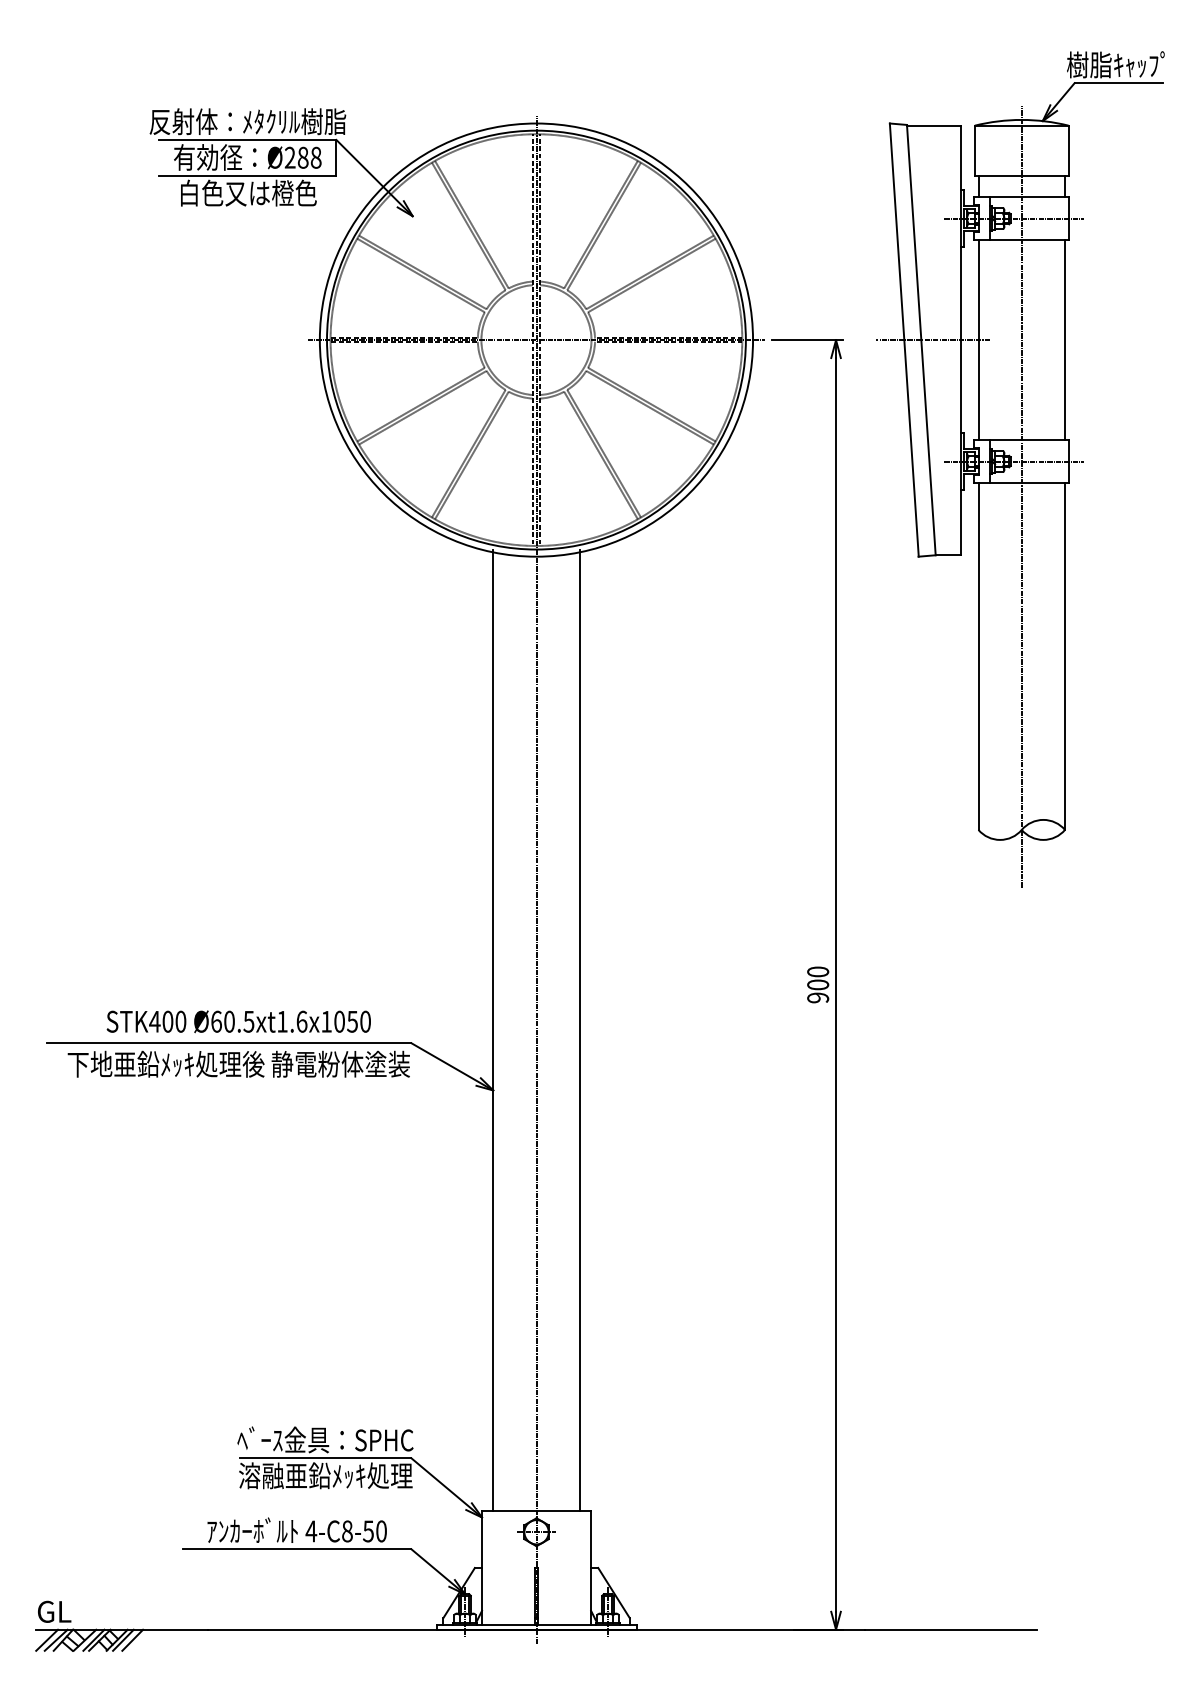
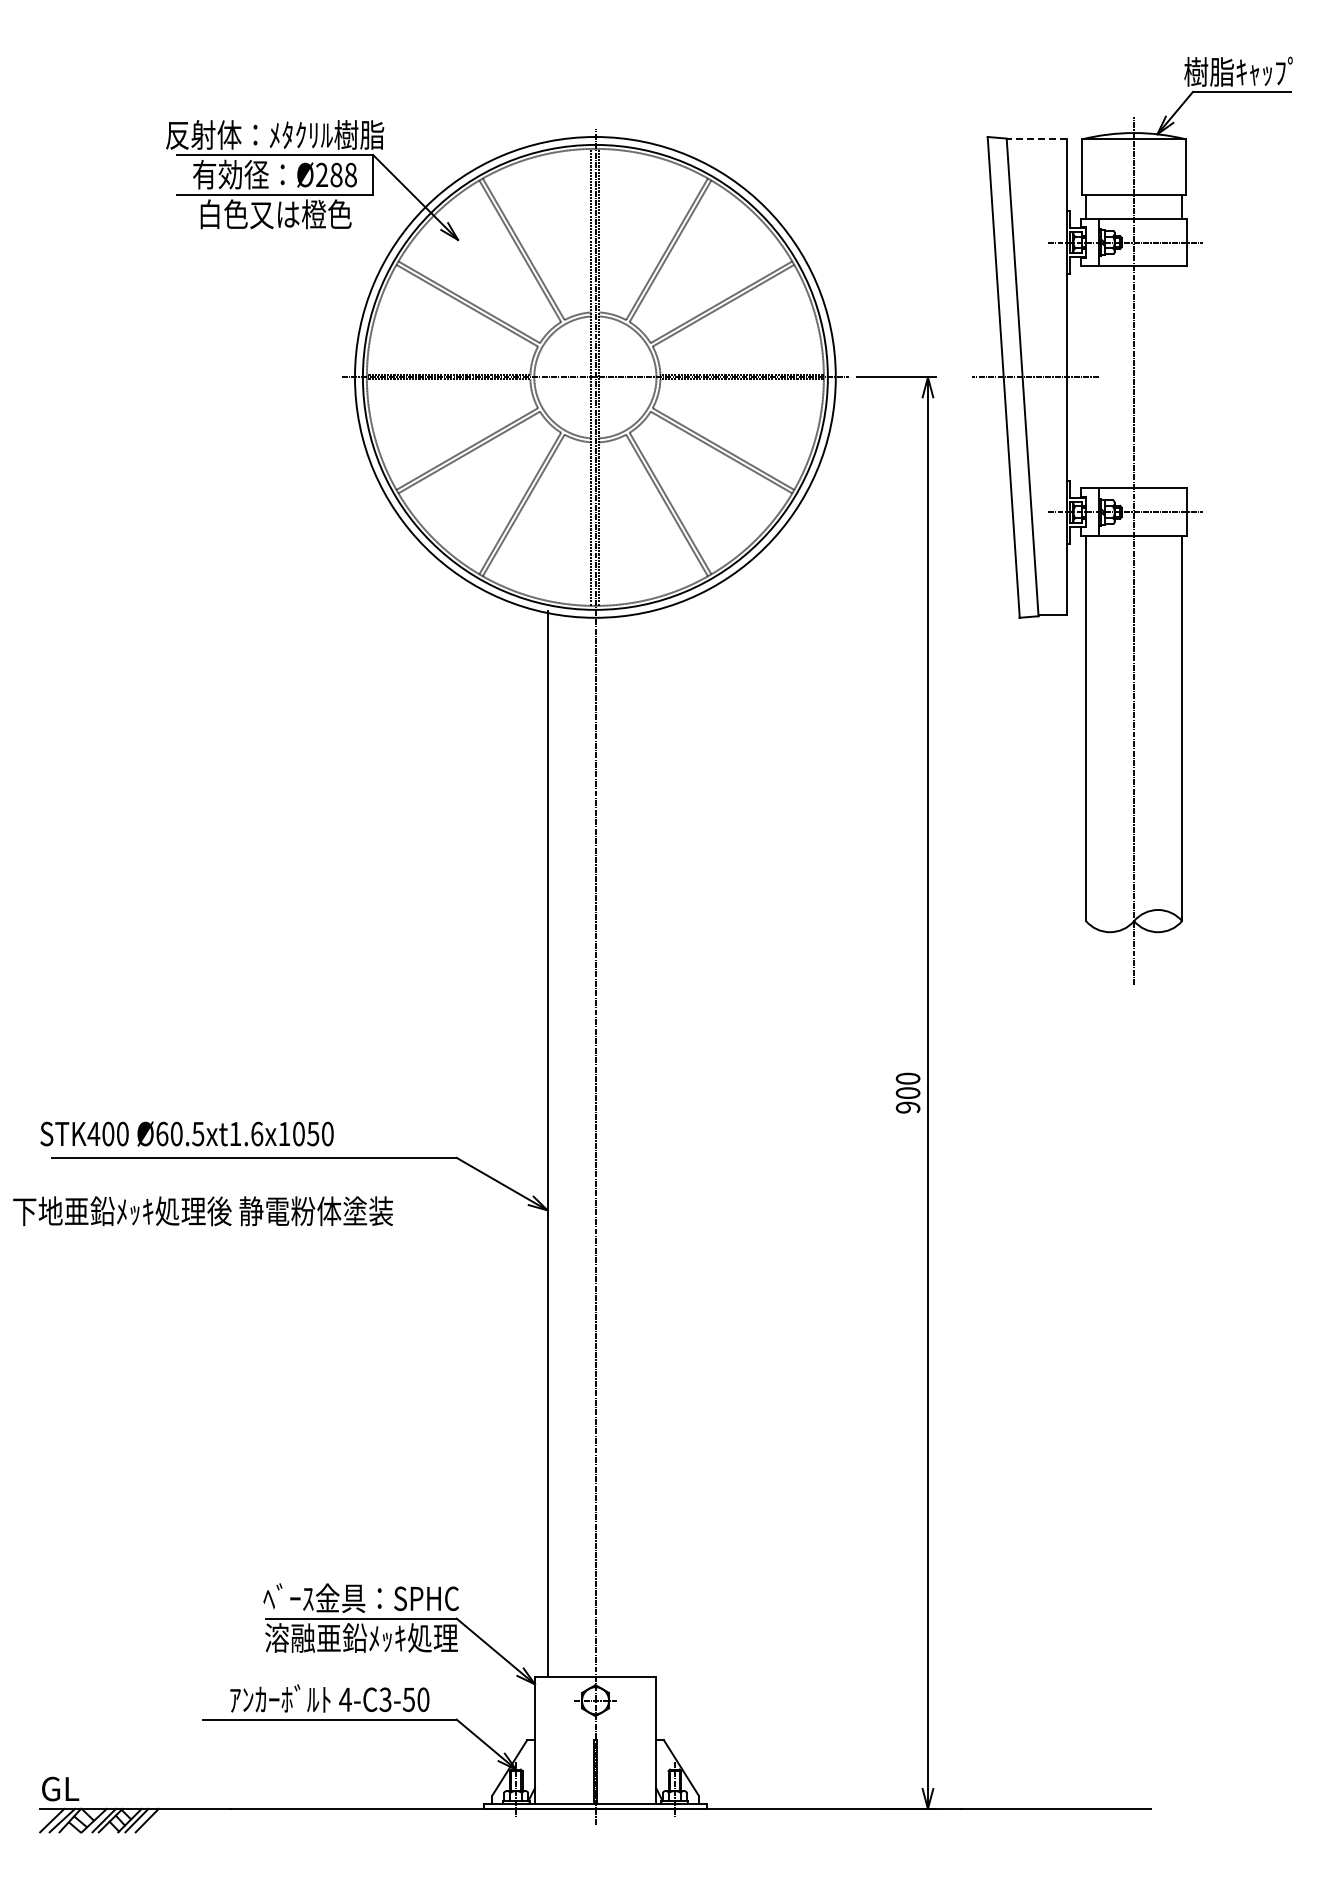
line: (933, 125) -> (1036, 139), solid -> dashed
line: (978, 340) -> (1086, 377), removed
line: (1065, 340) -> (1182, 377), removed
text: (238, 1021) -> (186, 1133), moved
line: (579, 1030) -> (643, 1143), removed
text: (238, 1064) -> (202, 1211), moved
text: (347, 1531) -> (385, 1699), 4-C8-50 -> 4-C3-50

